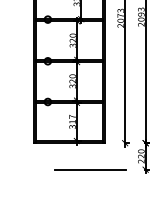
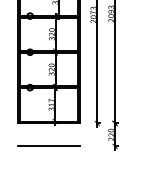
line: (89, 168) -> (48, 145), moved

